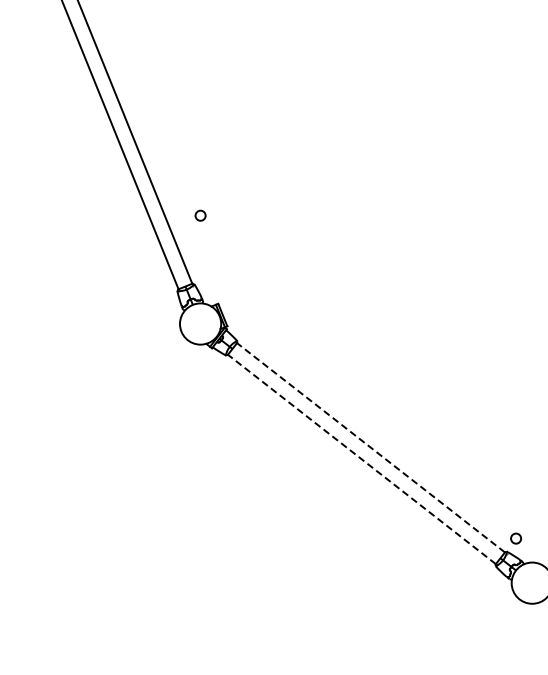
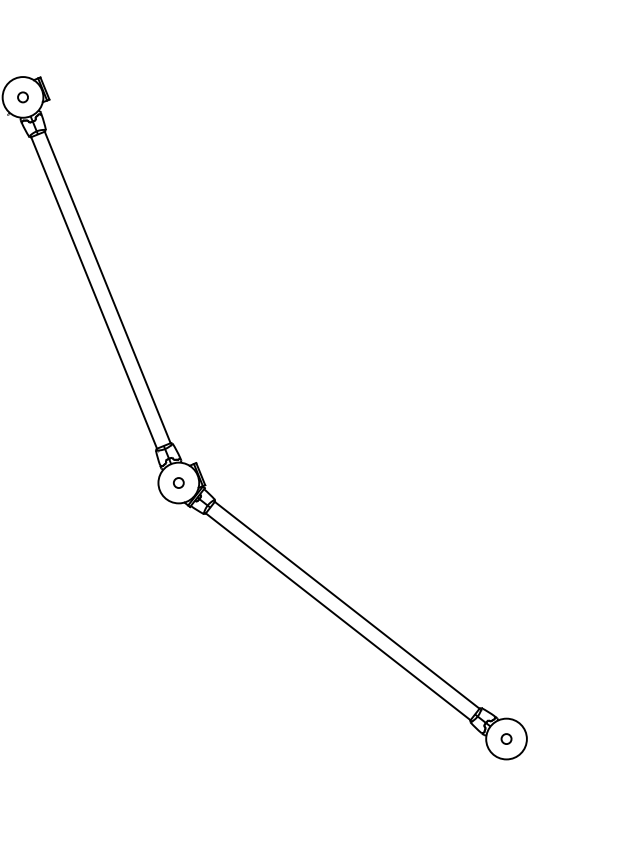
circle: (200, 215) -> (178, 482), moved
line: (371, 448) -> (347, 605), dashed -> solid
line: (362, 459) -> (338, 616), dashed -> solid
circle: (516, 538) -> (506, 738), moved

